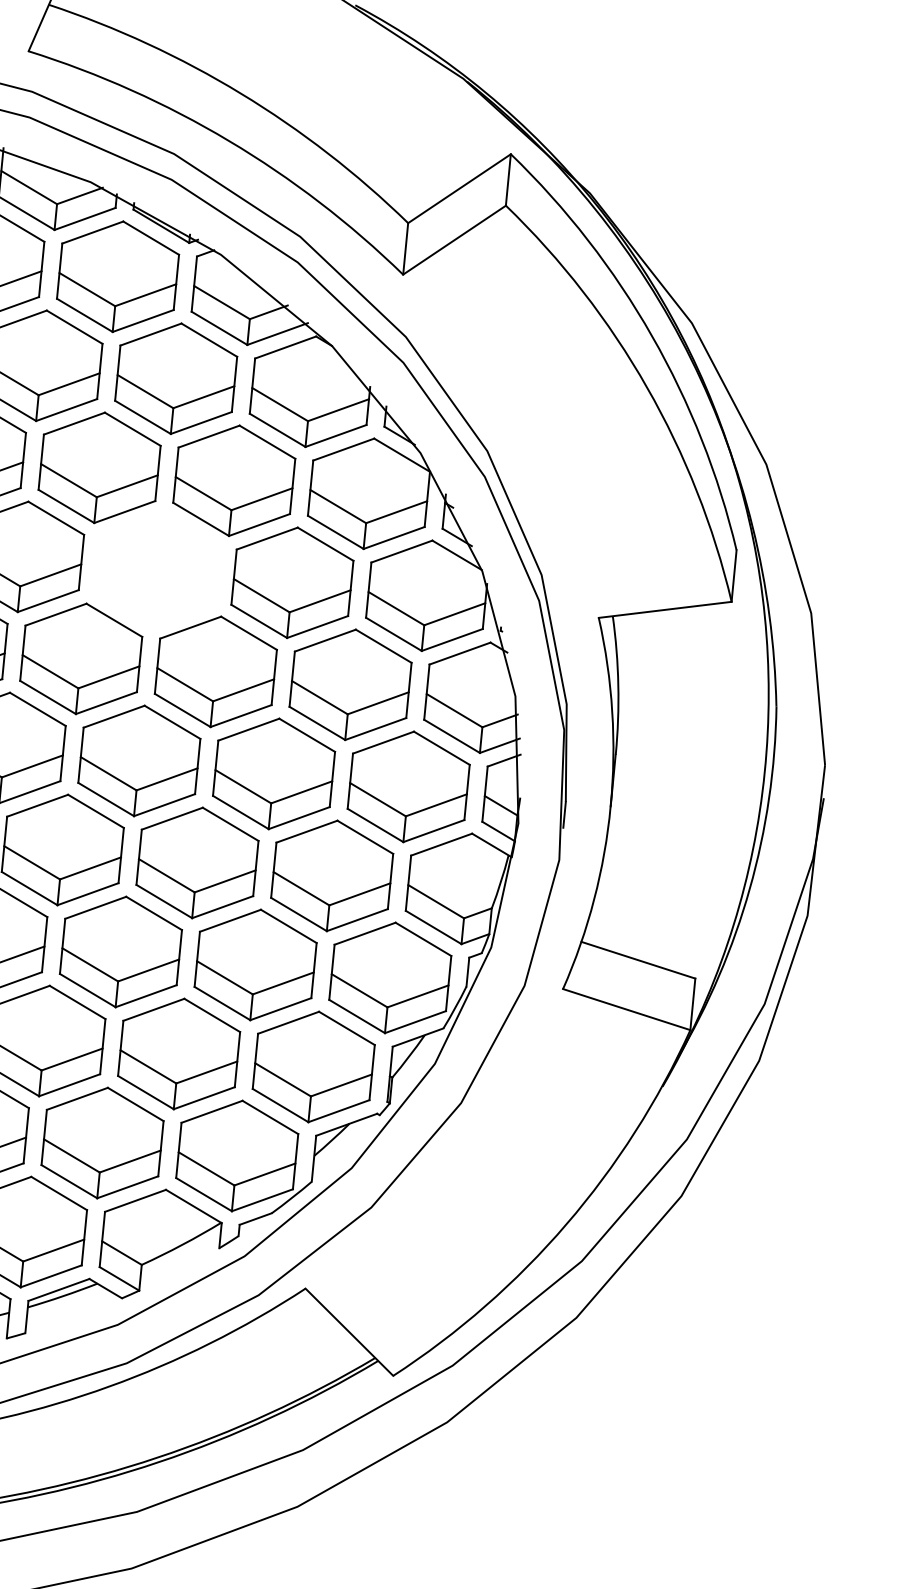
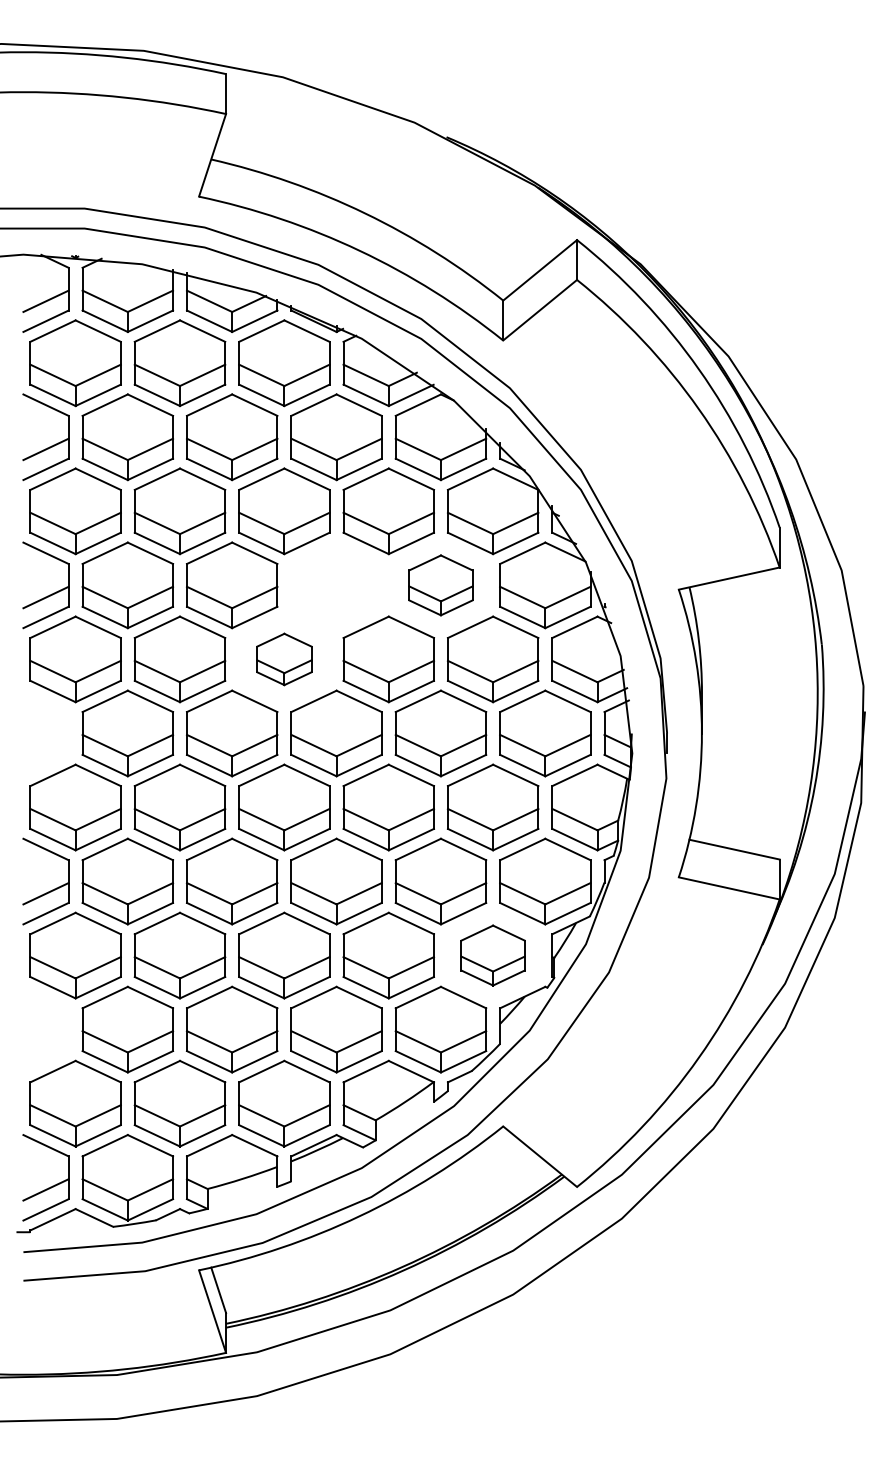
part: (291, 582) -> (440, 585), size x0.7
part: (81, 659) -> (284, 659), size x0.6
part: (312, 1066) -> (492, 955), size x0.7

